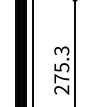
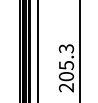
text: (61, 78) -> (66, 76), 275.3 -> 205.3

